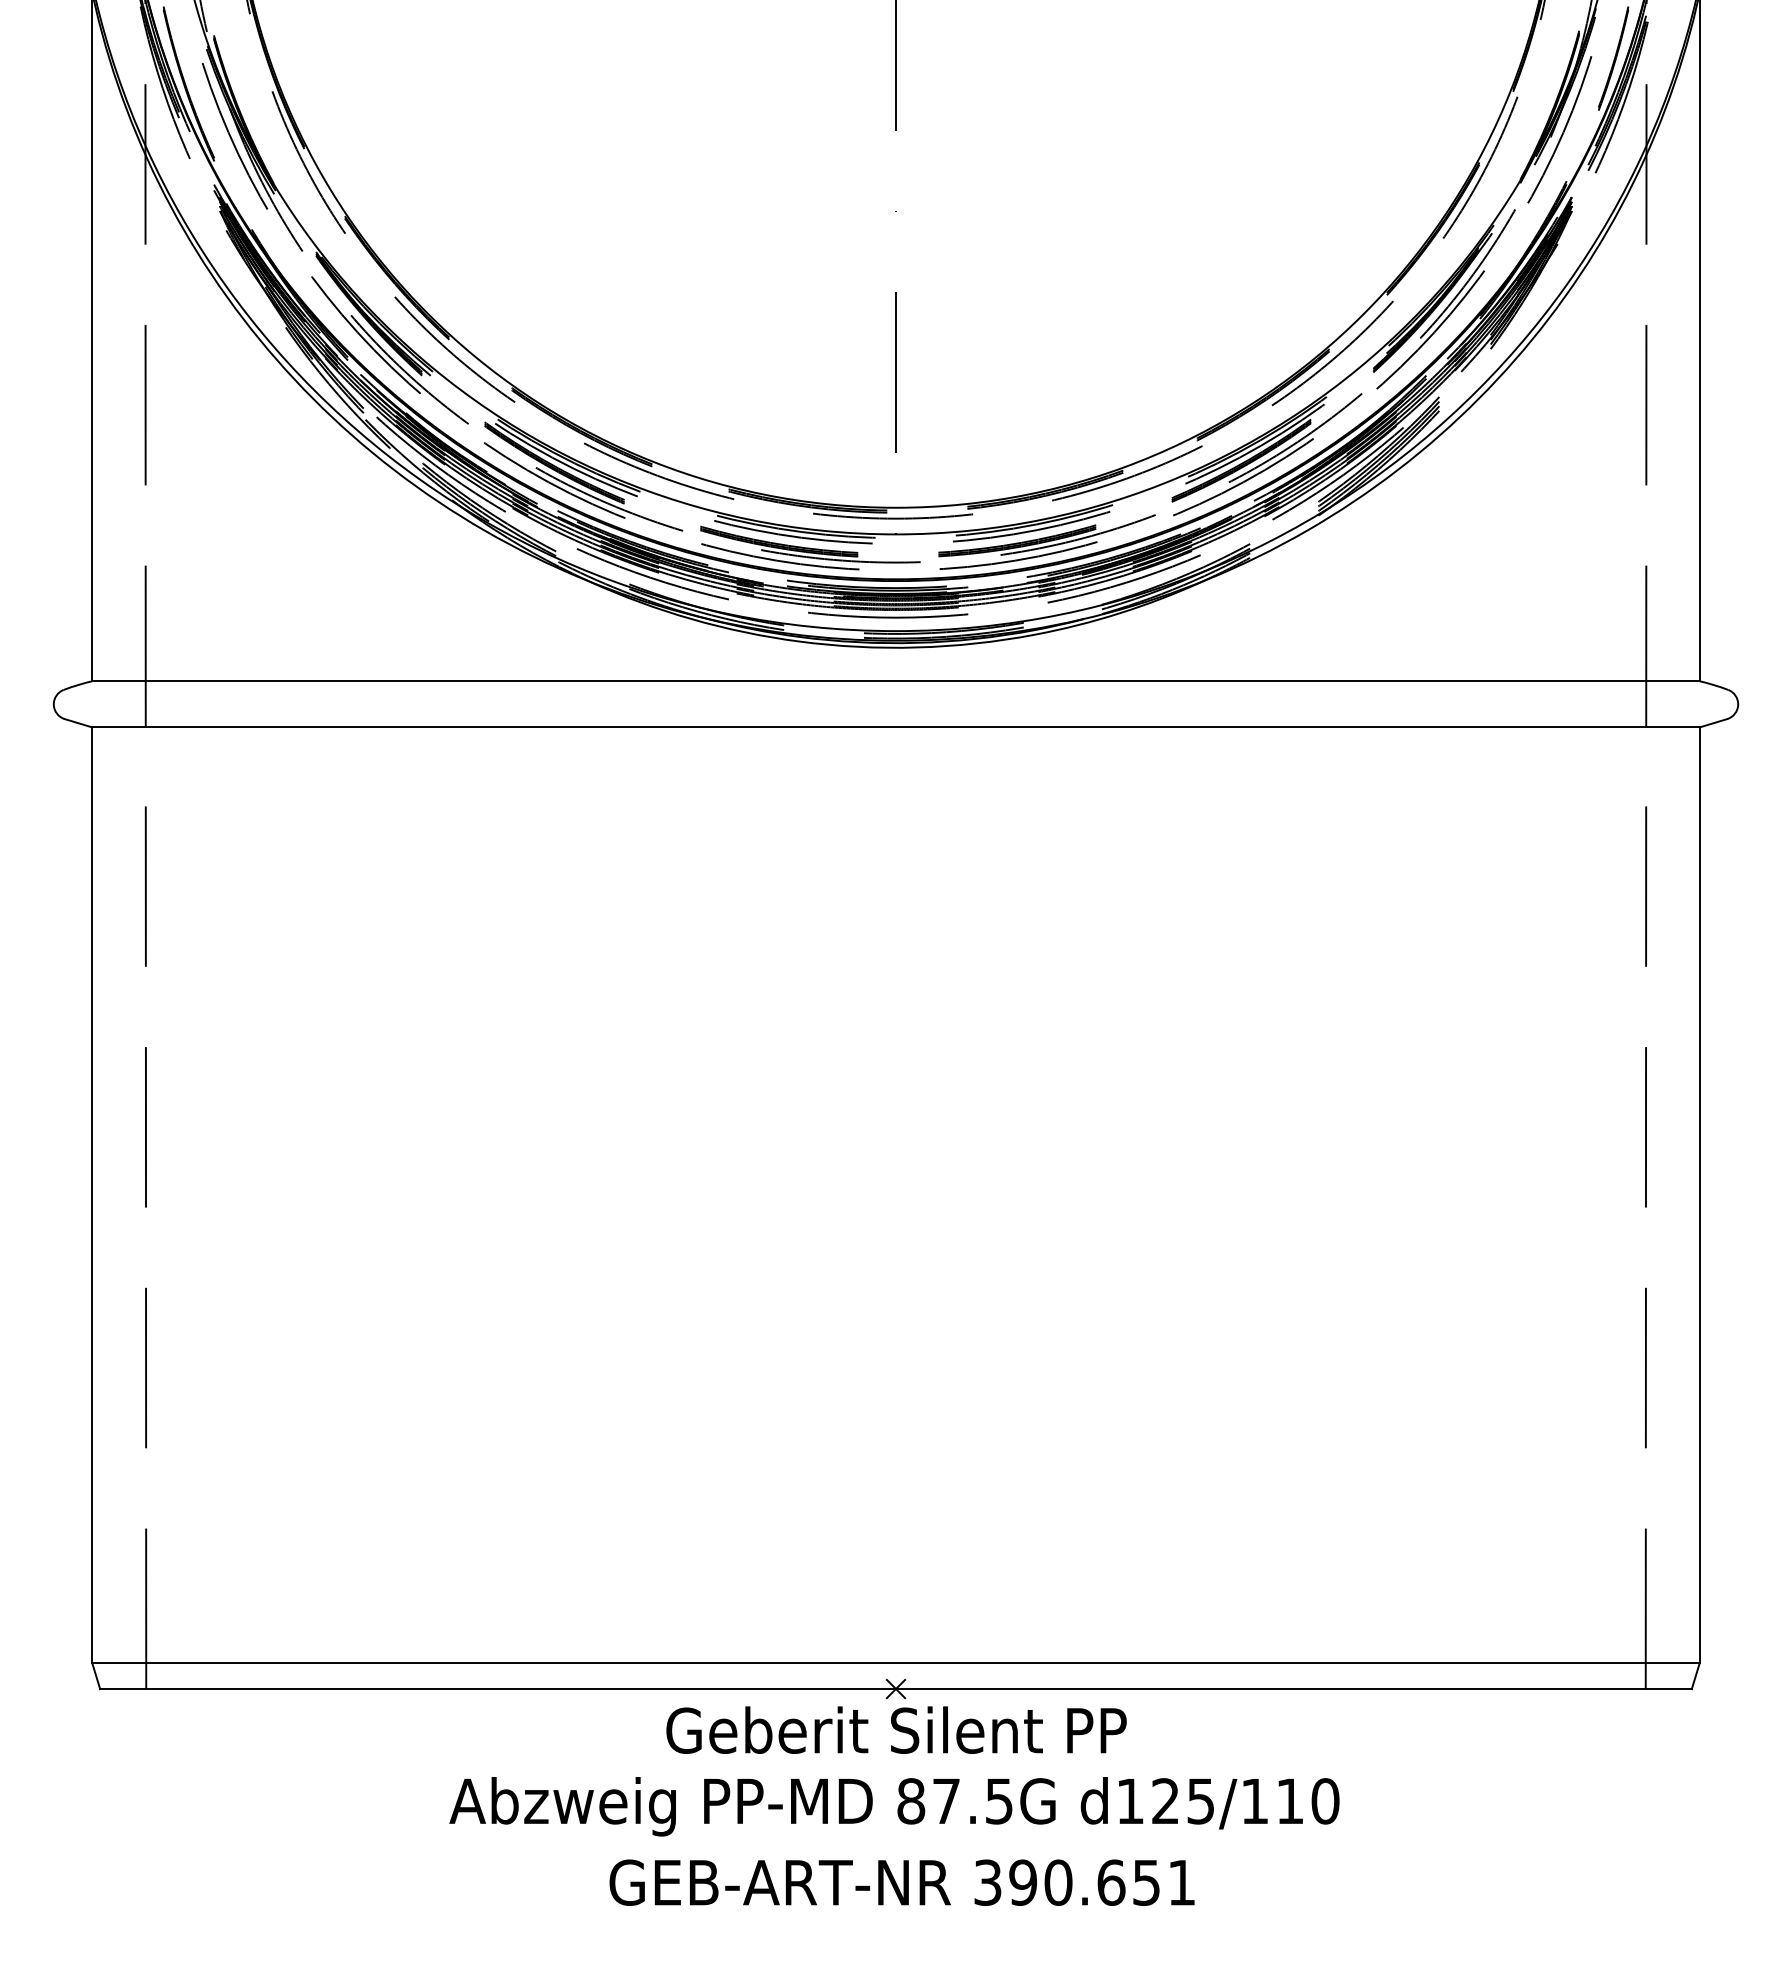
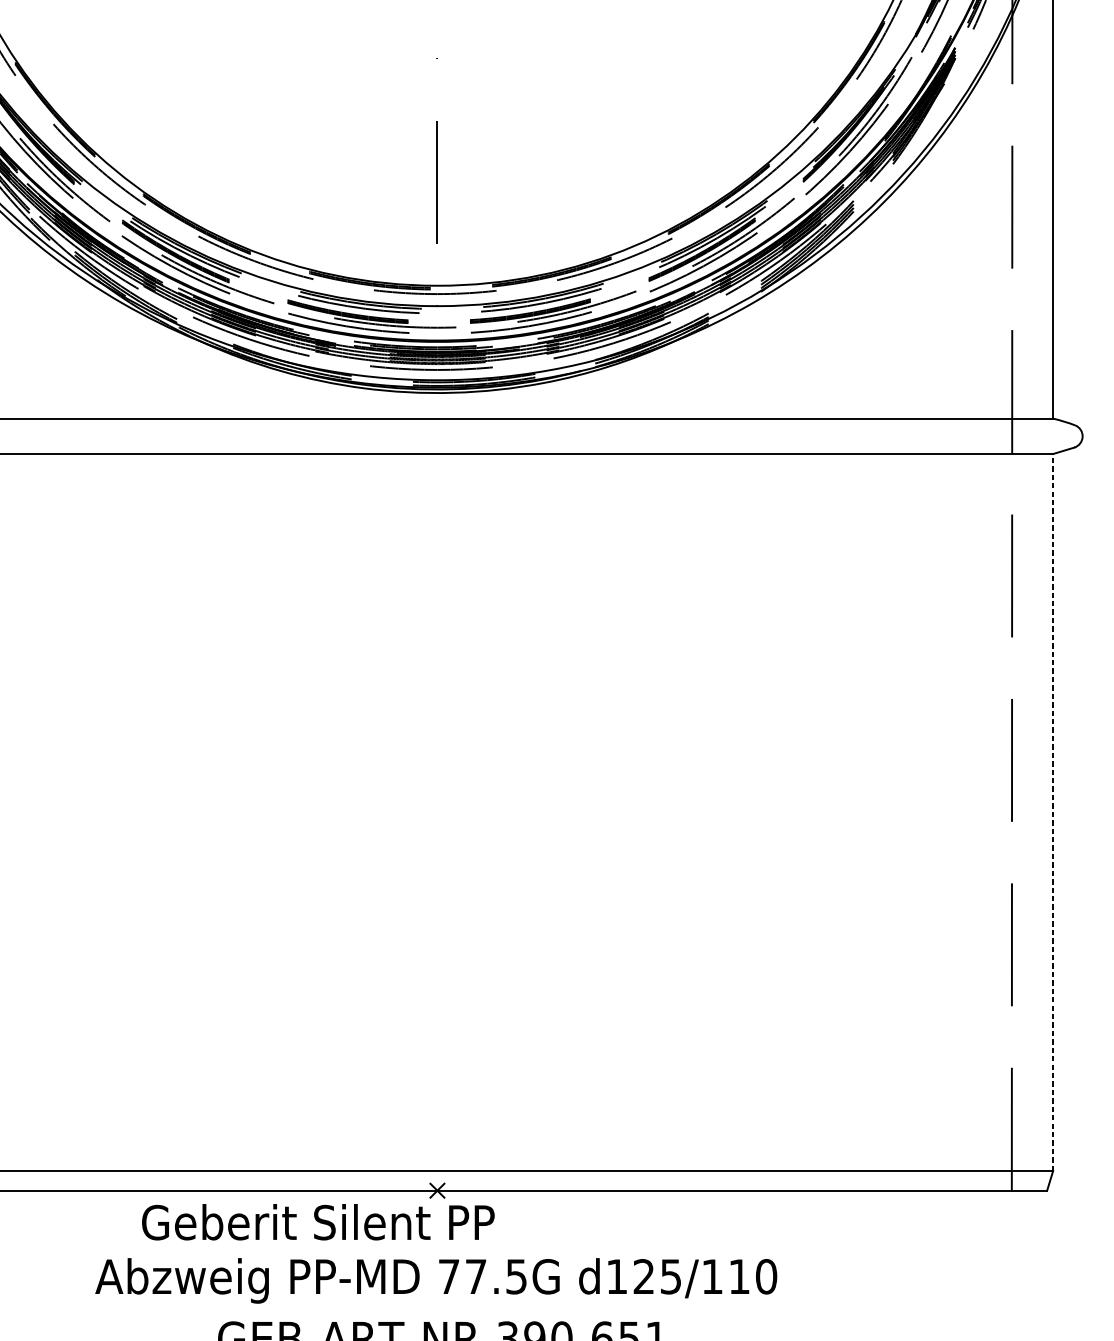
line: (1699, 1195) -> (1053, 812), solid -> dashed
text: (896, 1729) -> (318, 1221), moved
text: (911, 1801) -> (449, 1276), 87.5G -> 77.5G

